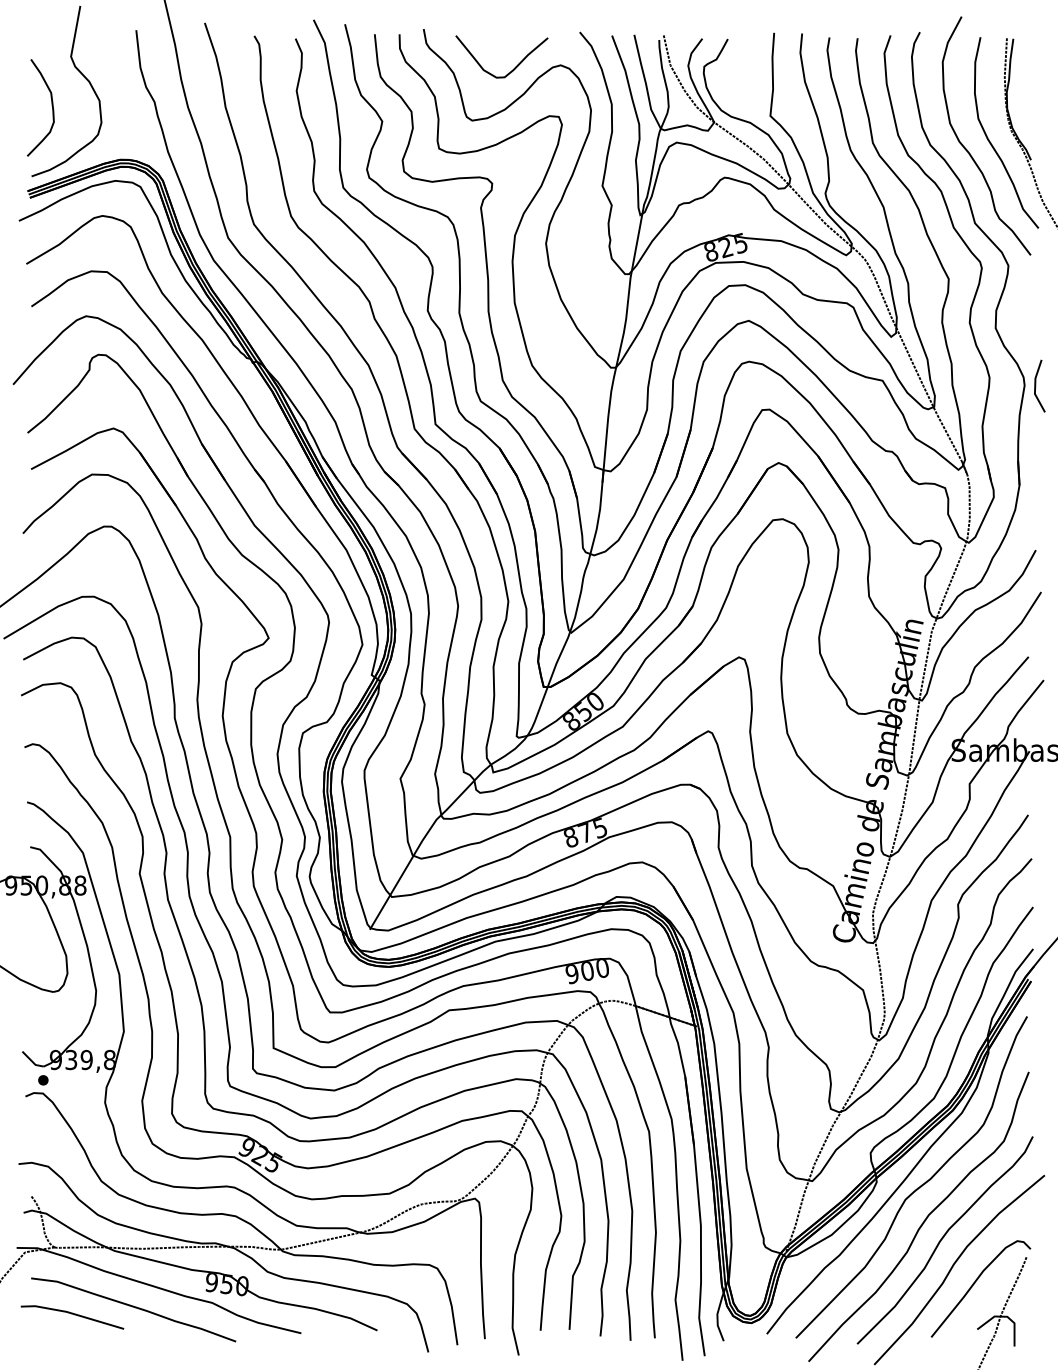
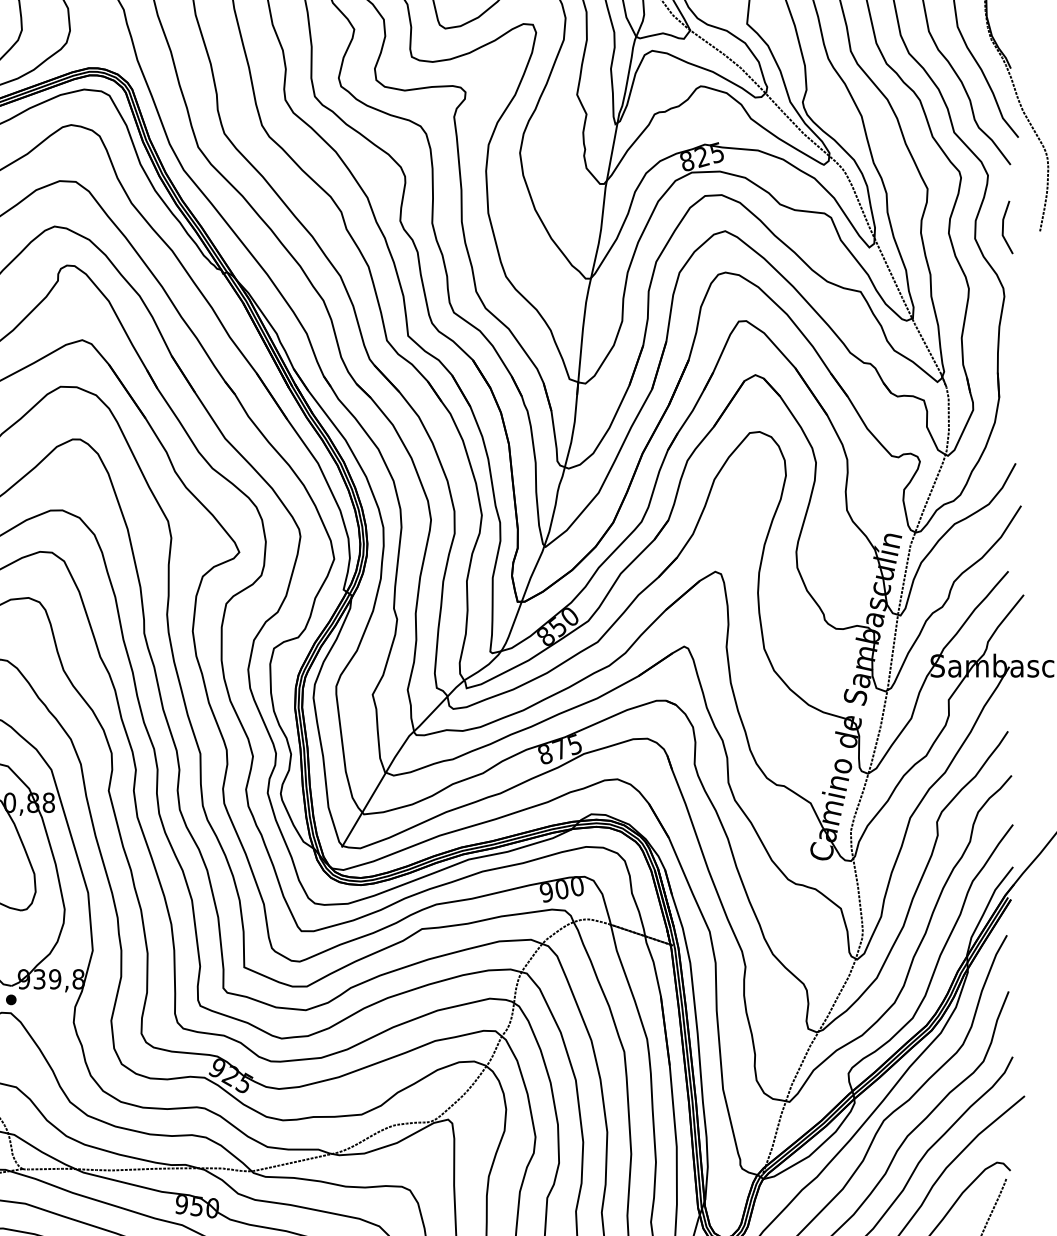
line: (1036, 385) -> (1004, 226), moved

